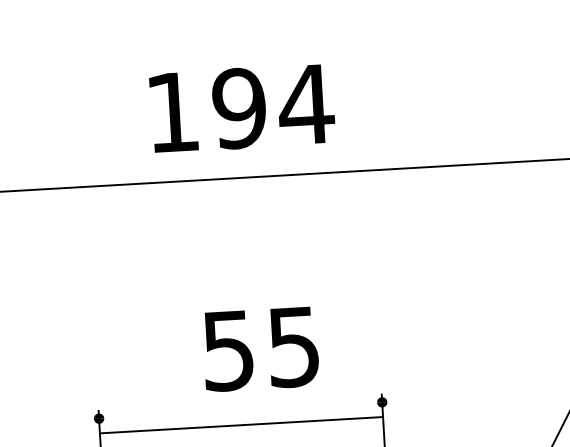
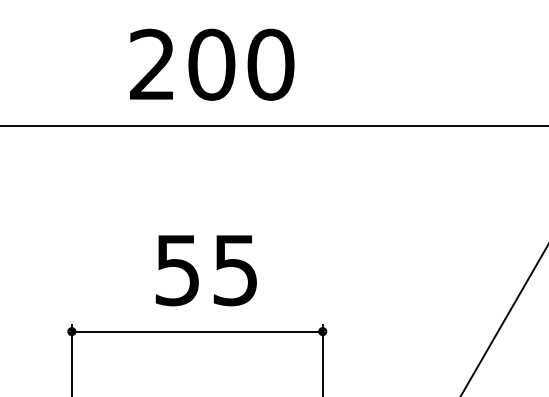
text: (240, 108) -> (212, 64), 194 -> 200
text: (259, 349) -> (205, 270), moved
line: (240, 425) -> (196, 331), moved

